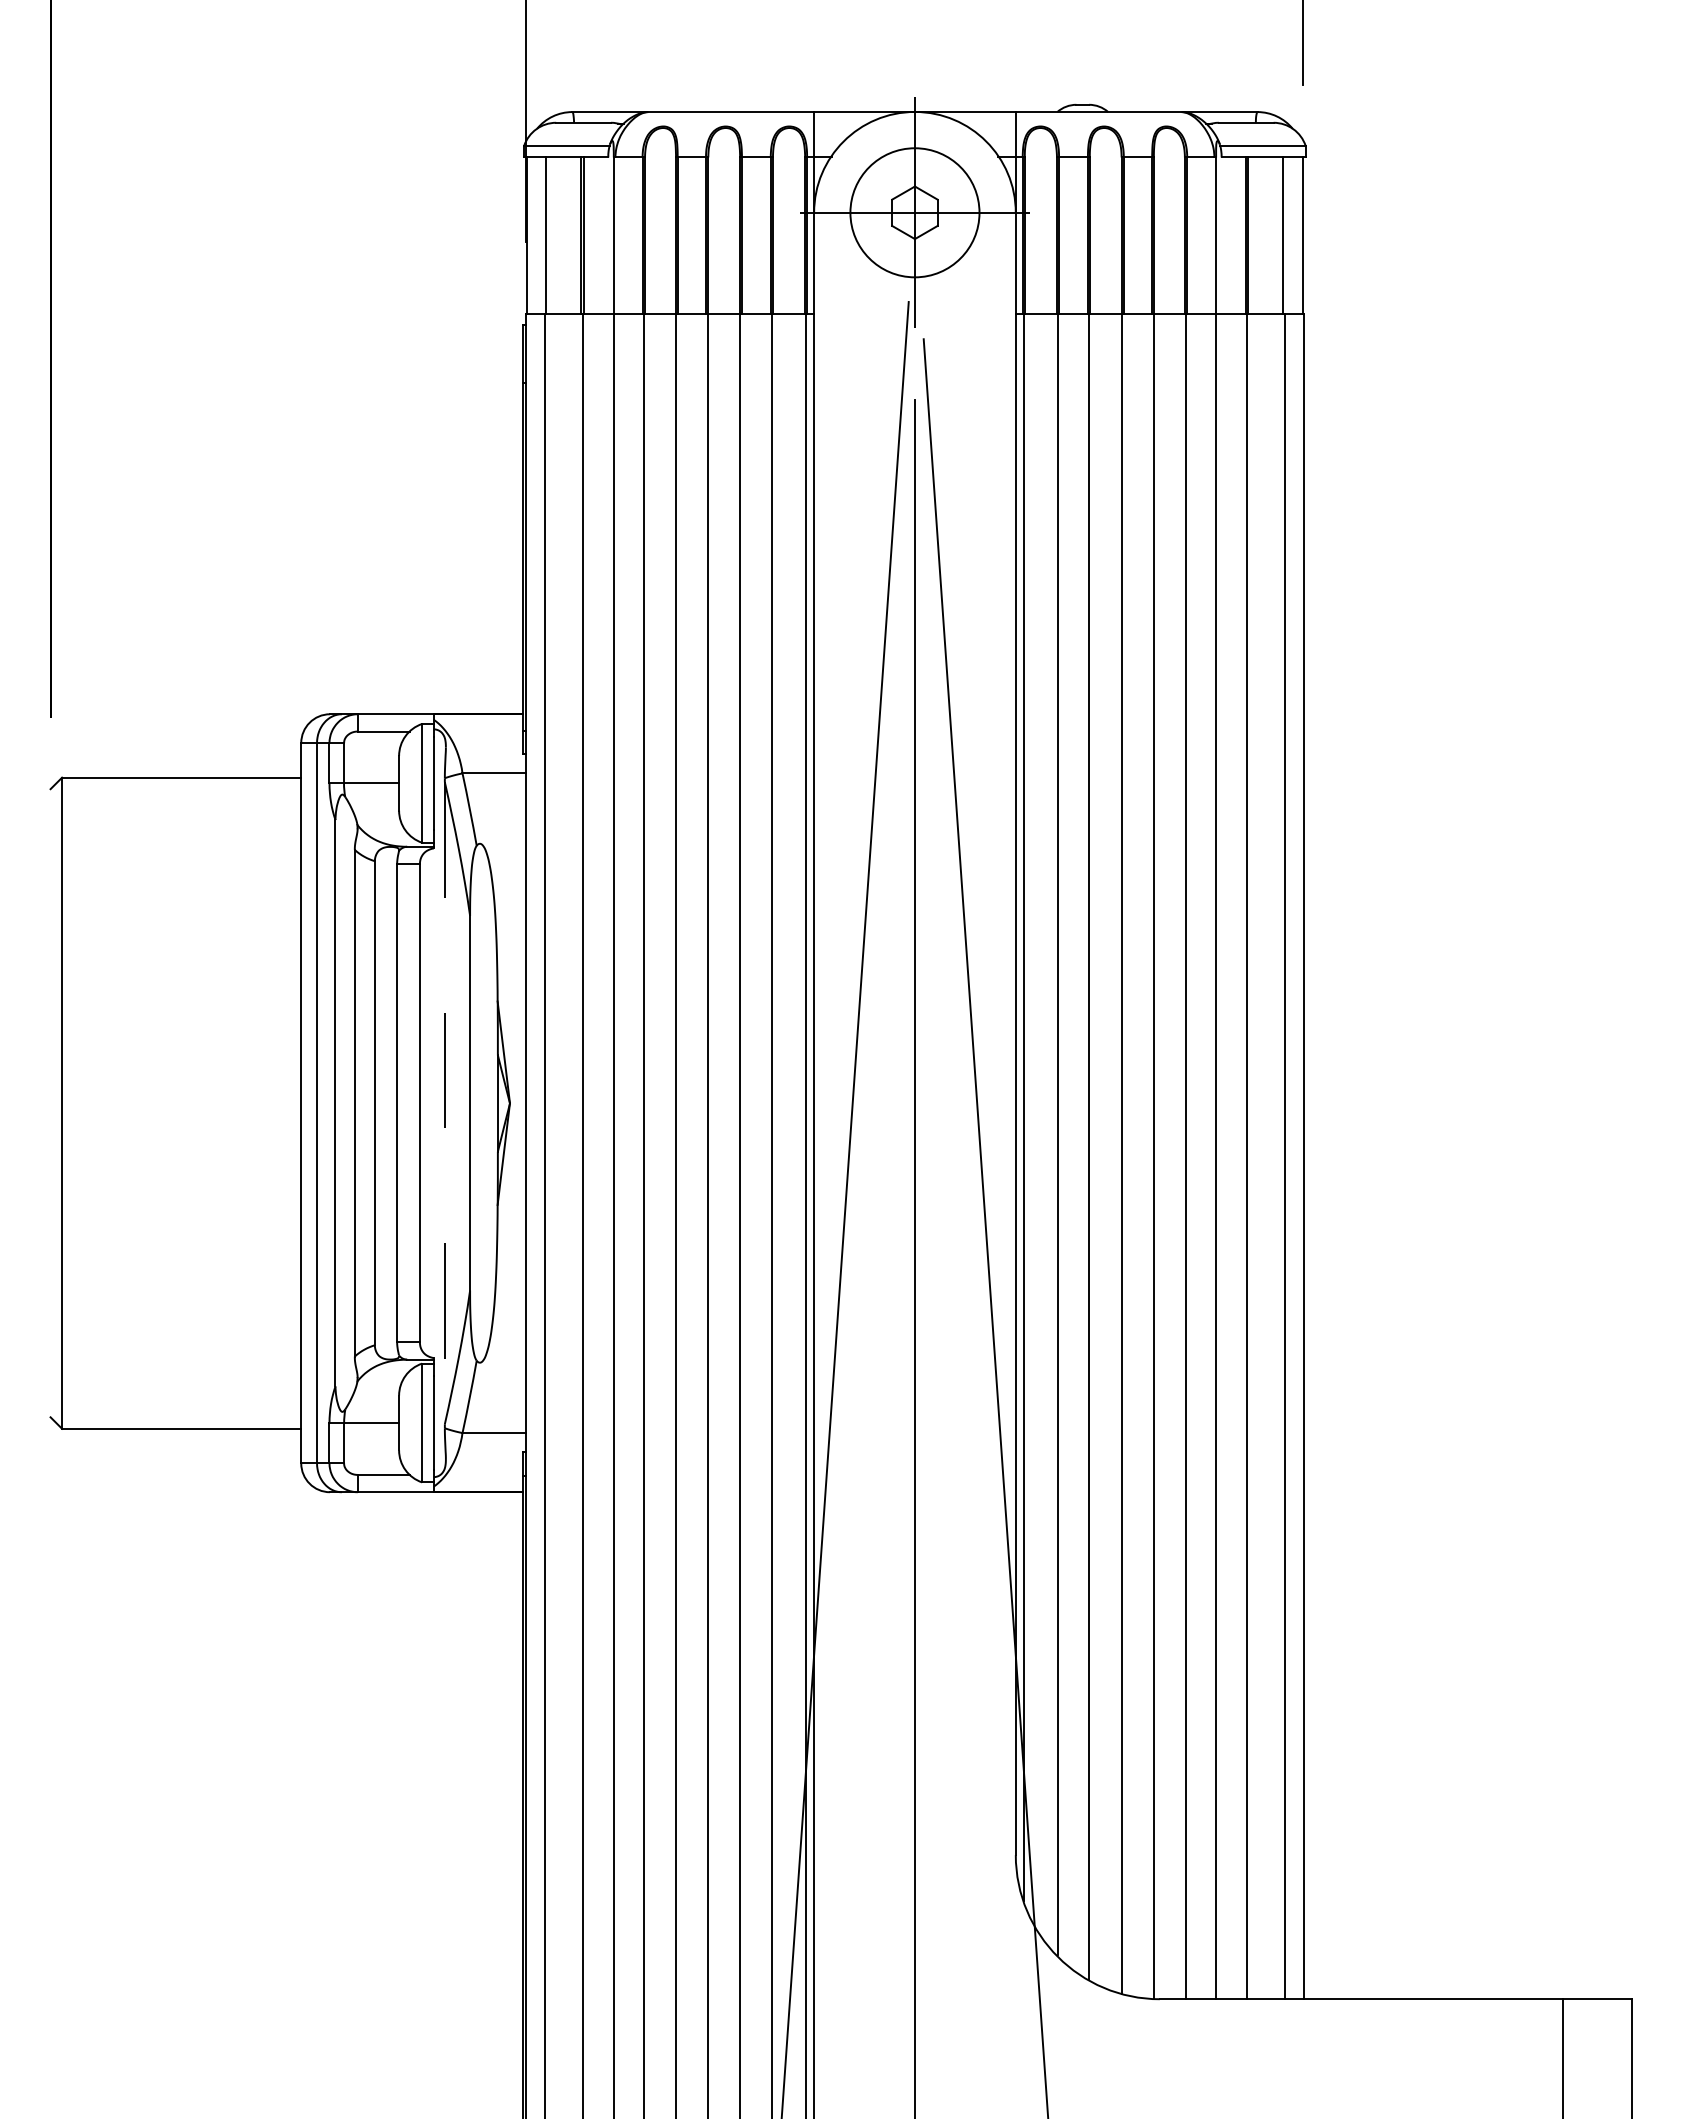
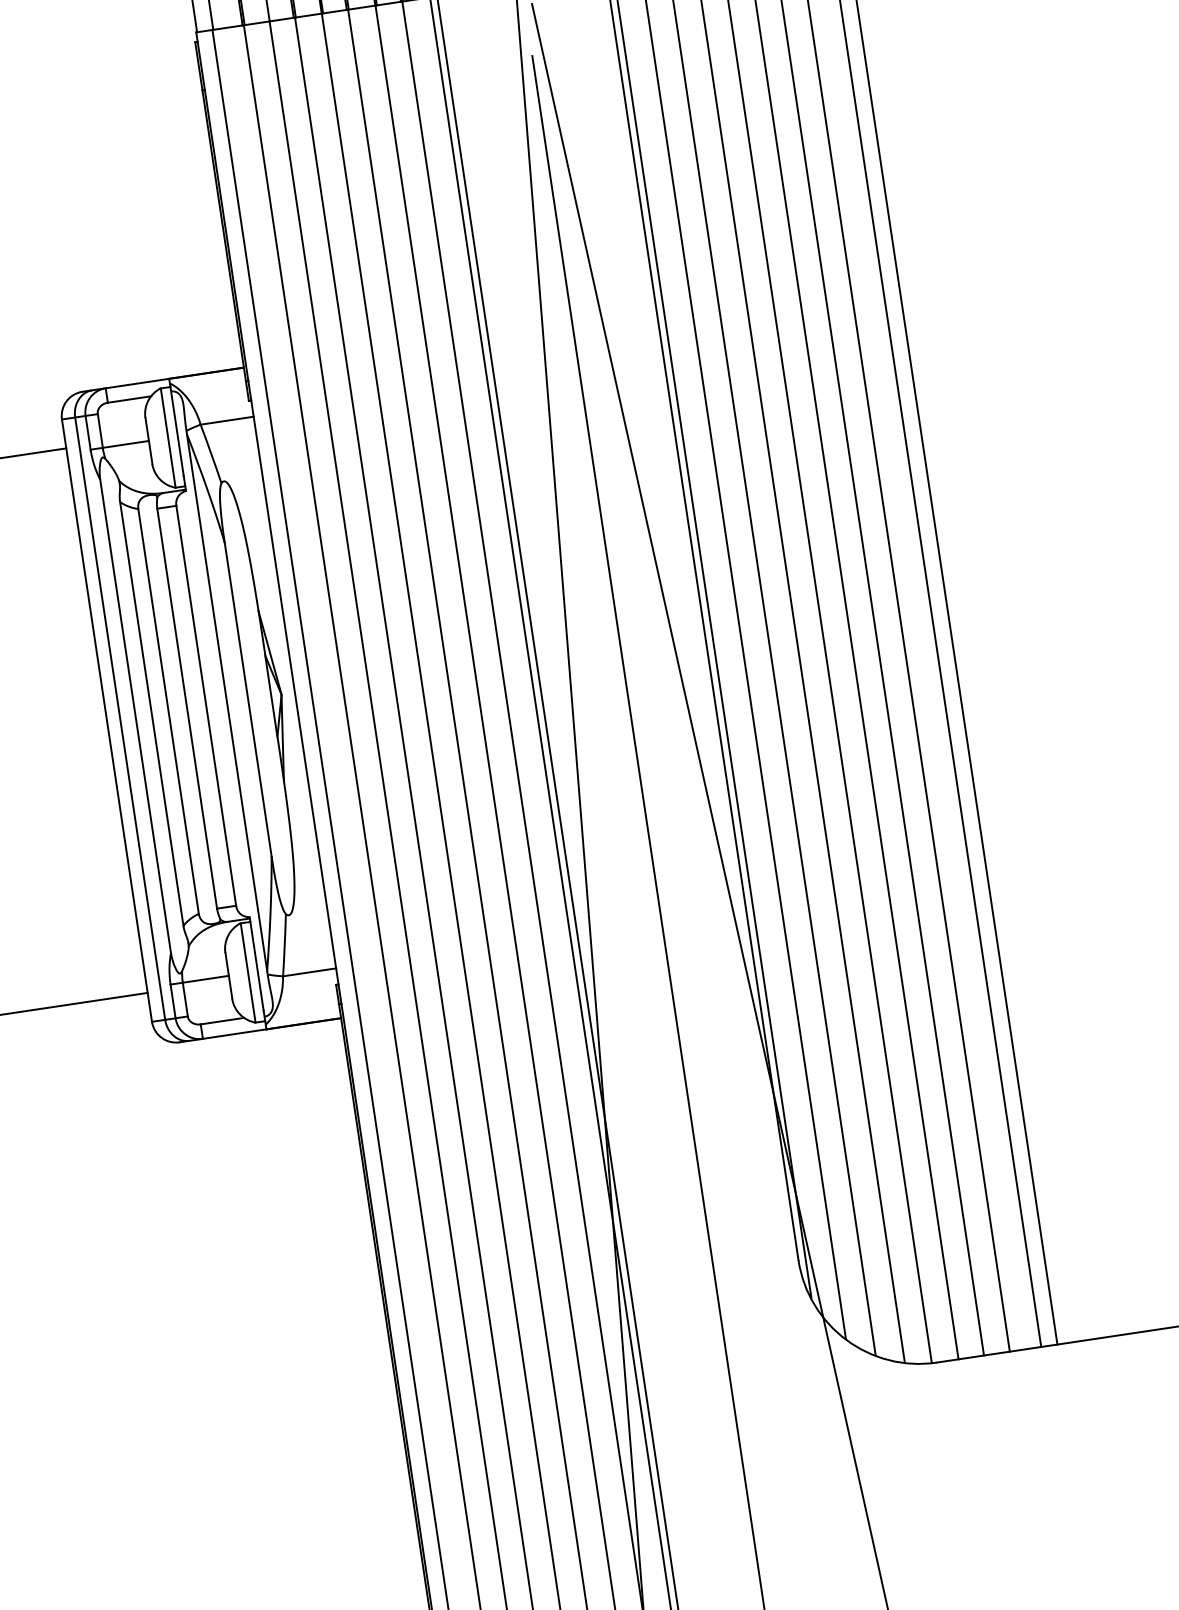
line: (444, 1103) -> (226, 702), dashed -> solid

